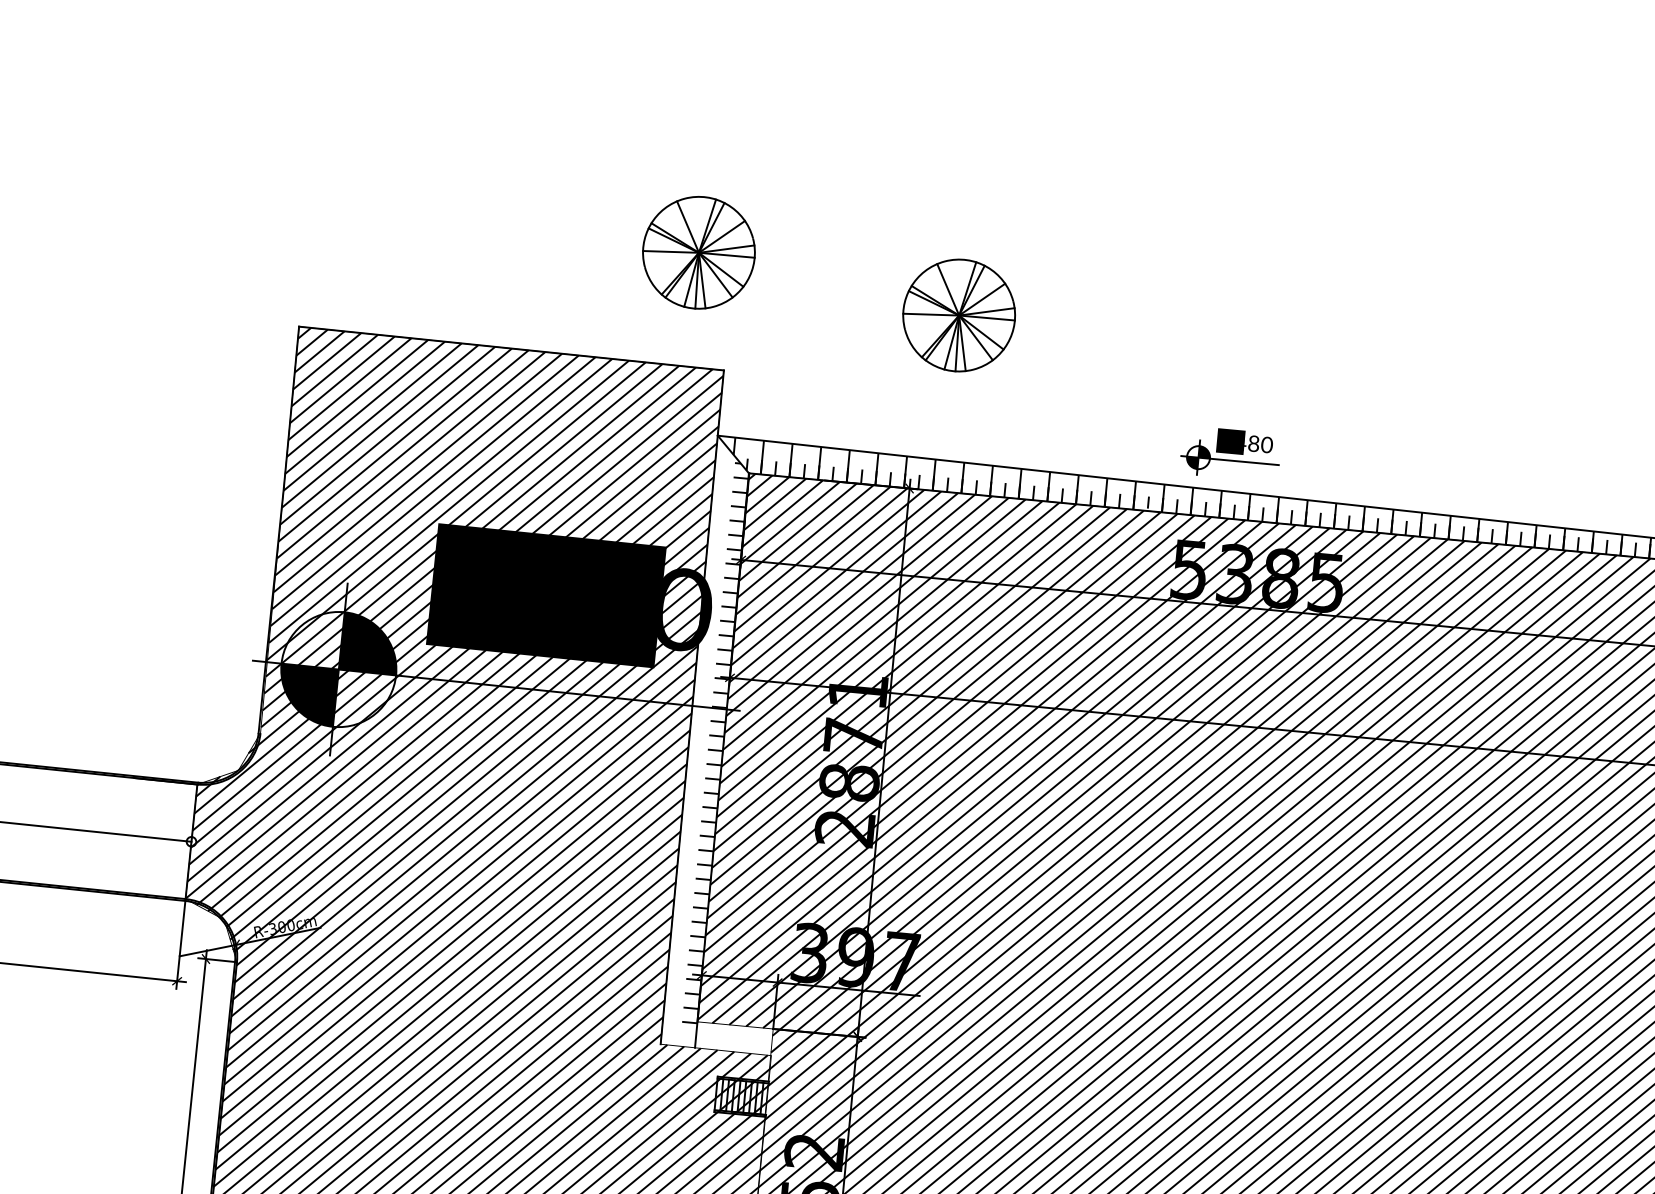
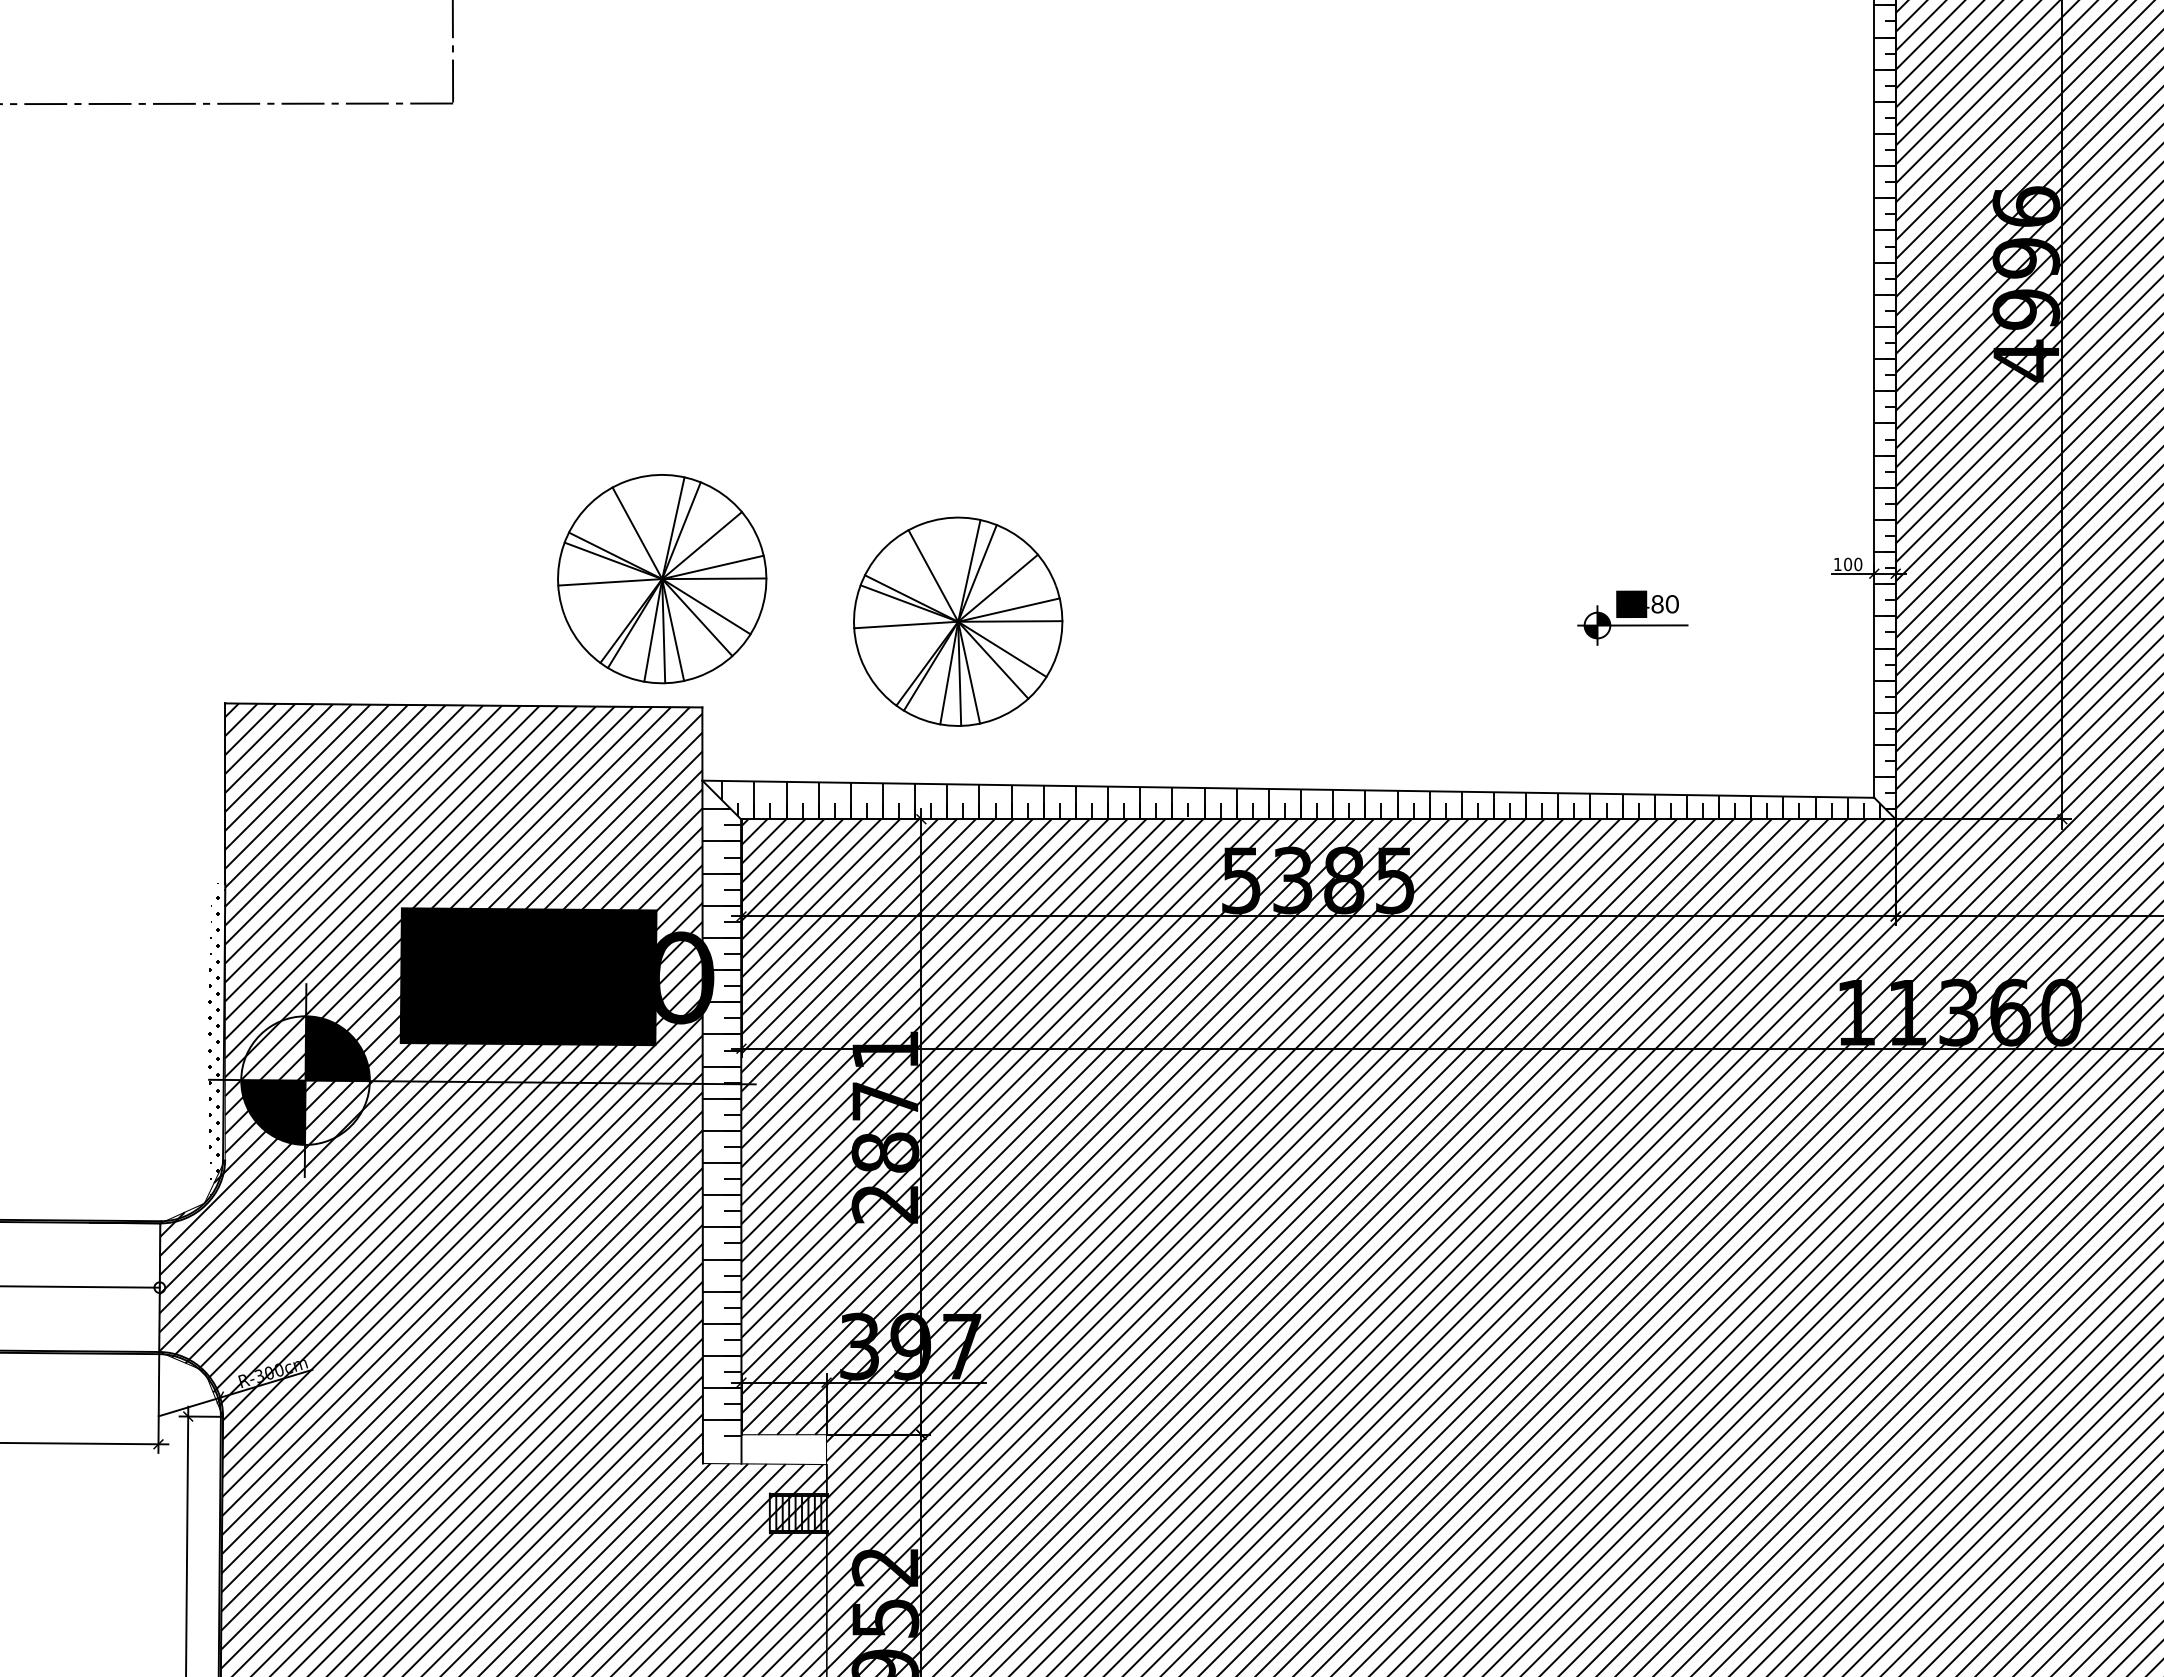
part: (699, 253) -> (662, 579), size x1.67
part: (959, 315) -> (958, 621), size x1.67
part: (1230, 453) -> (1632, 617), moved
hatch: (262, 625) -> (216, 1039), added
hatch: (706, 734) -> (721, 1114), added

